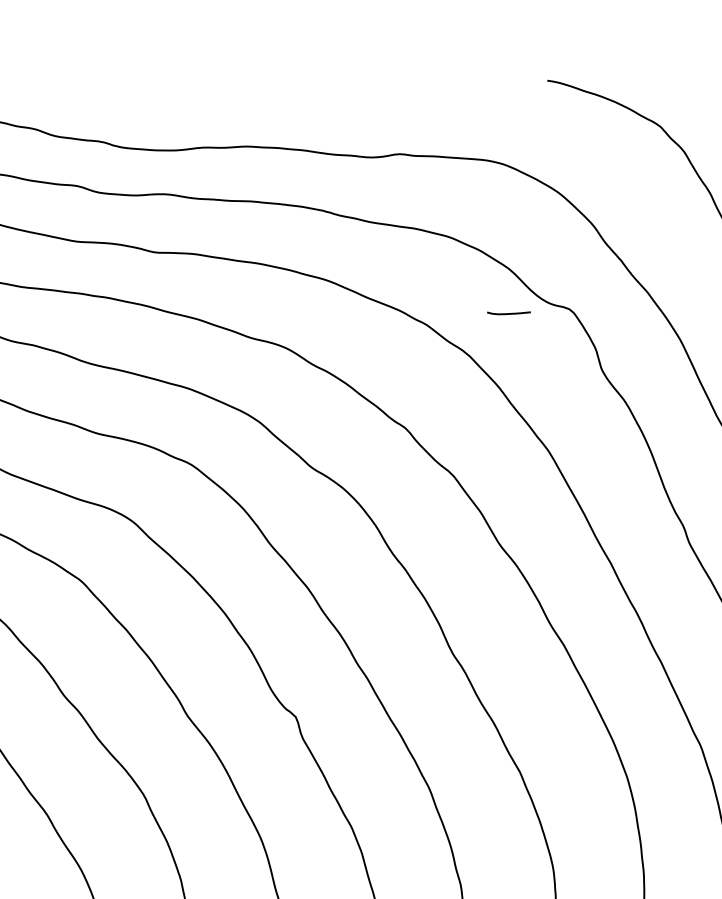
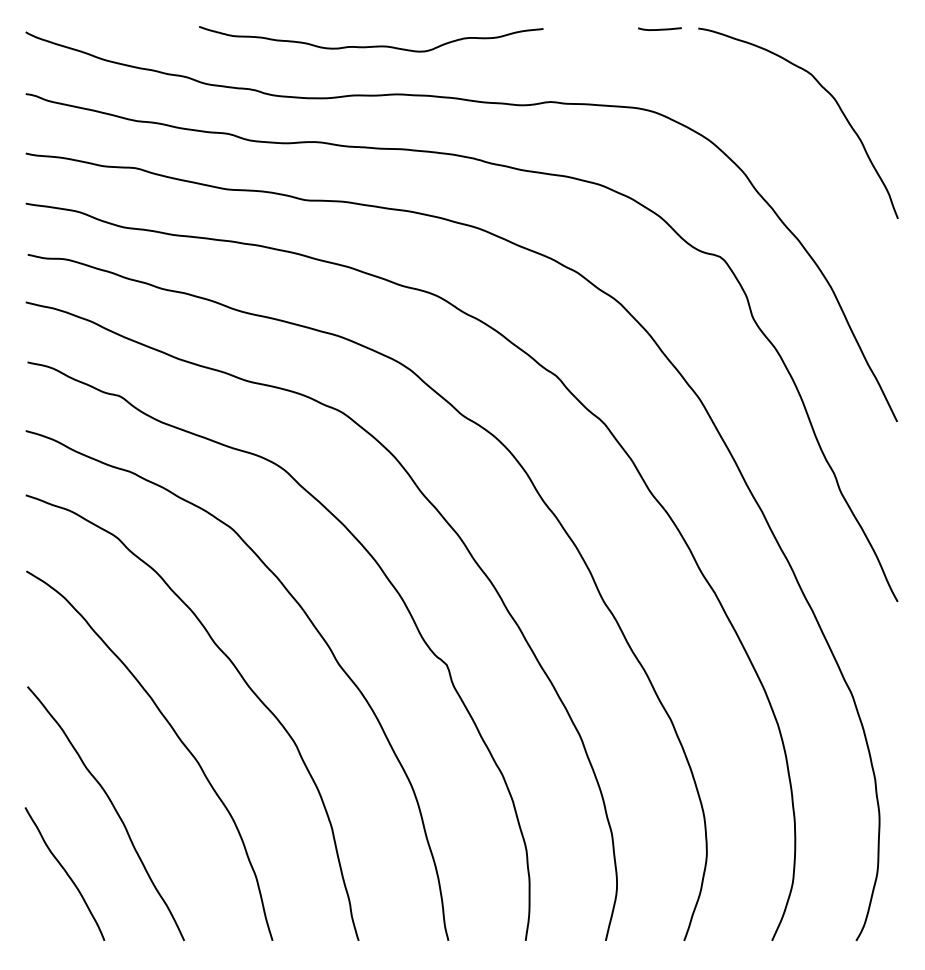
curve: (221, 97) -> (372, 45), added
curve: (508, 312) -> (659, 28), moved

